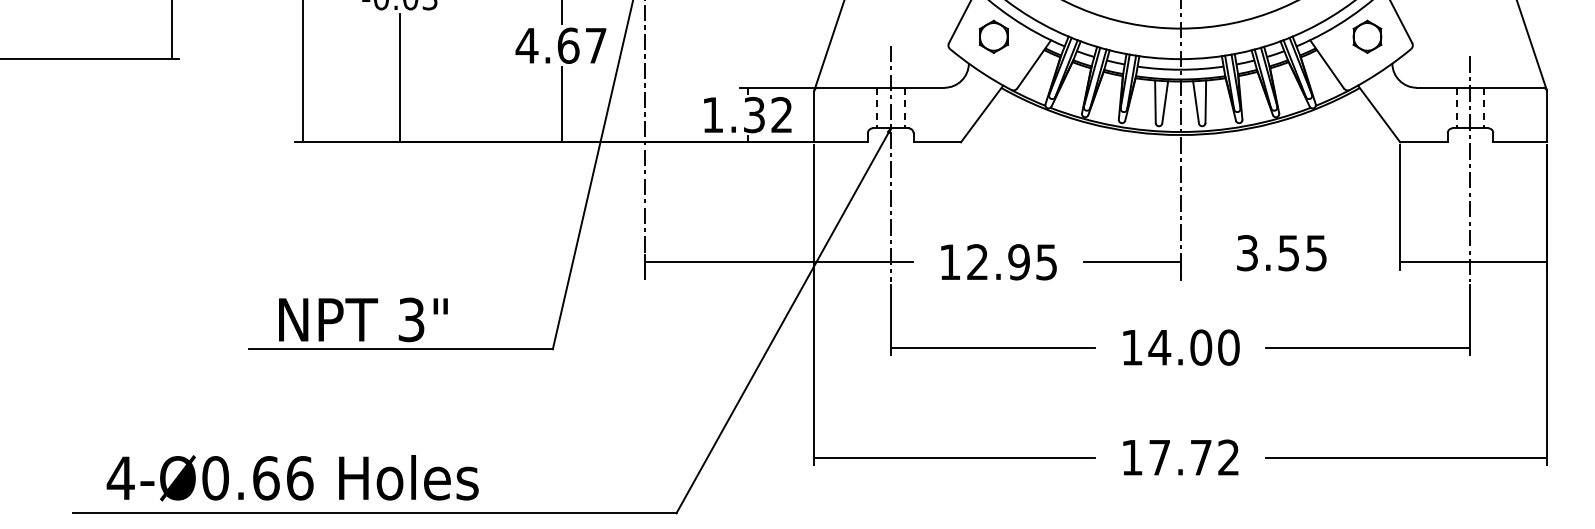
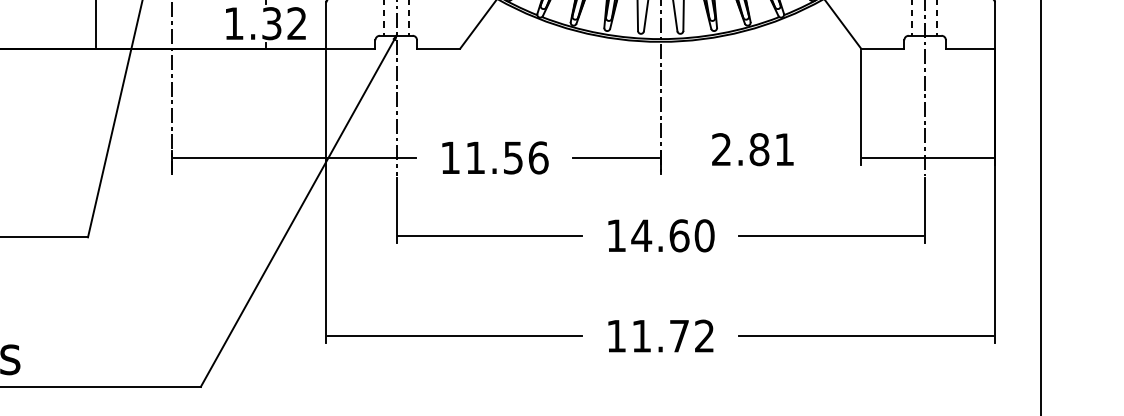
text: (1281, 253) -> (752, 149), 3.55 -> 2.81
text: (1012, 262) -> (507, 158), 12.95 -> 11.56
text: (1201, 347) -> (679, 235), 14.00 -> 14.60
text: (1159, 457) -> (641, 336), 17.72 -> 11.72

